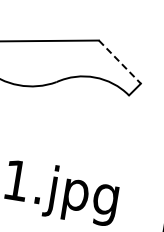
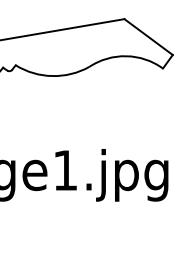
line: (120, 62) -> (149, 37), dashed -> solid

